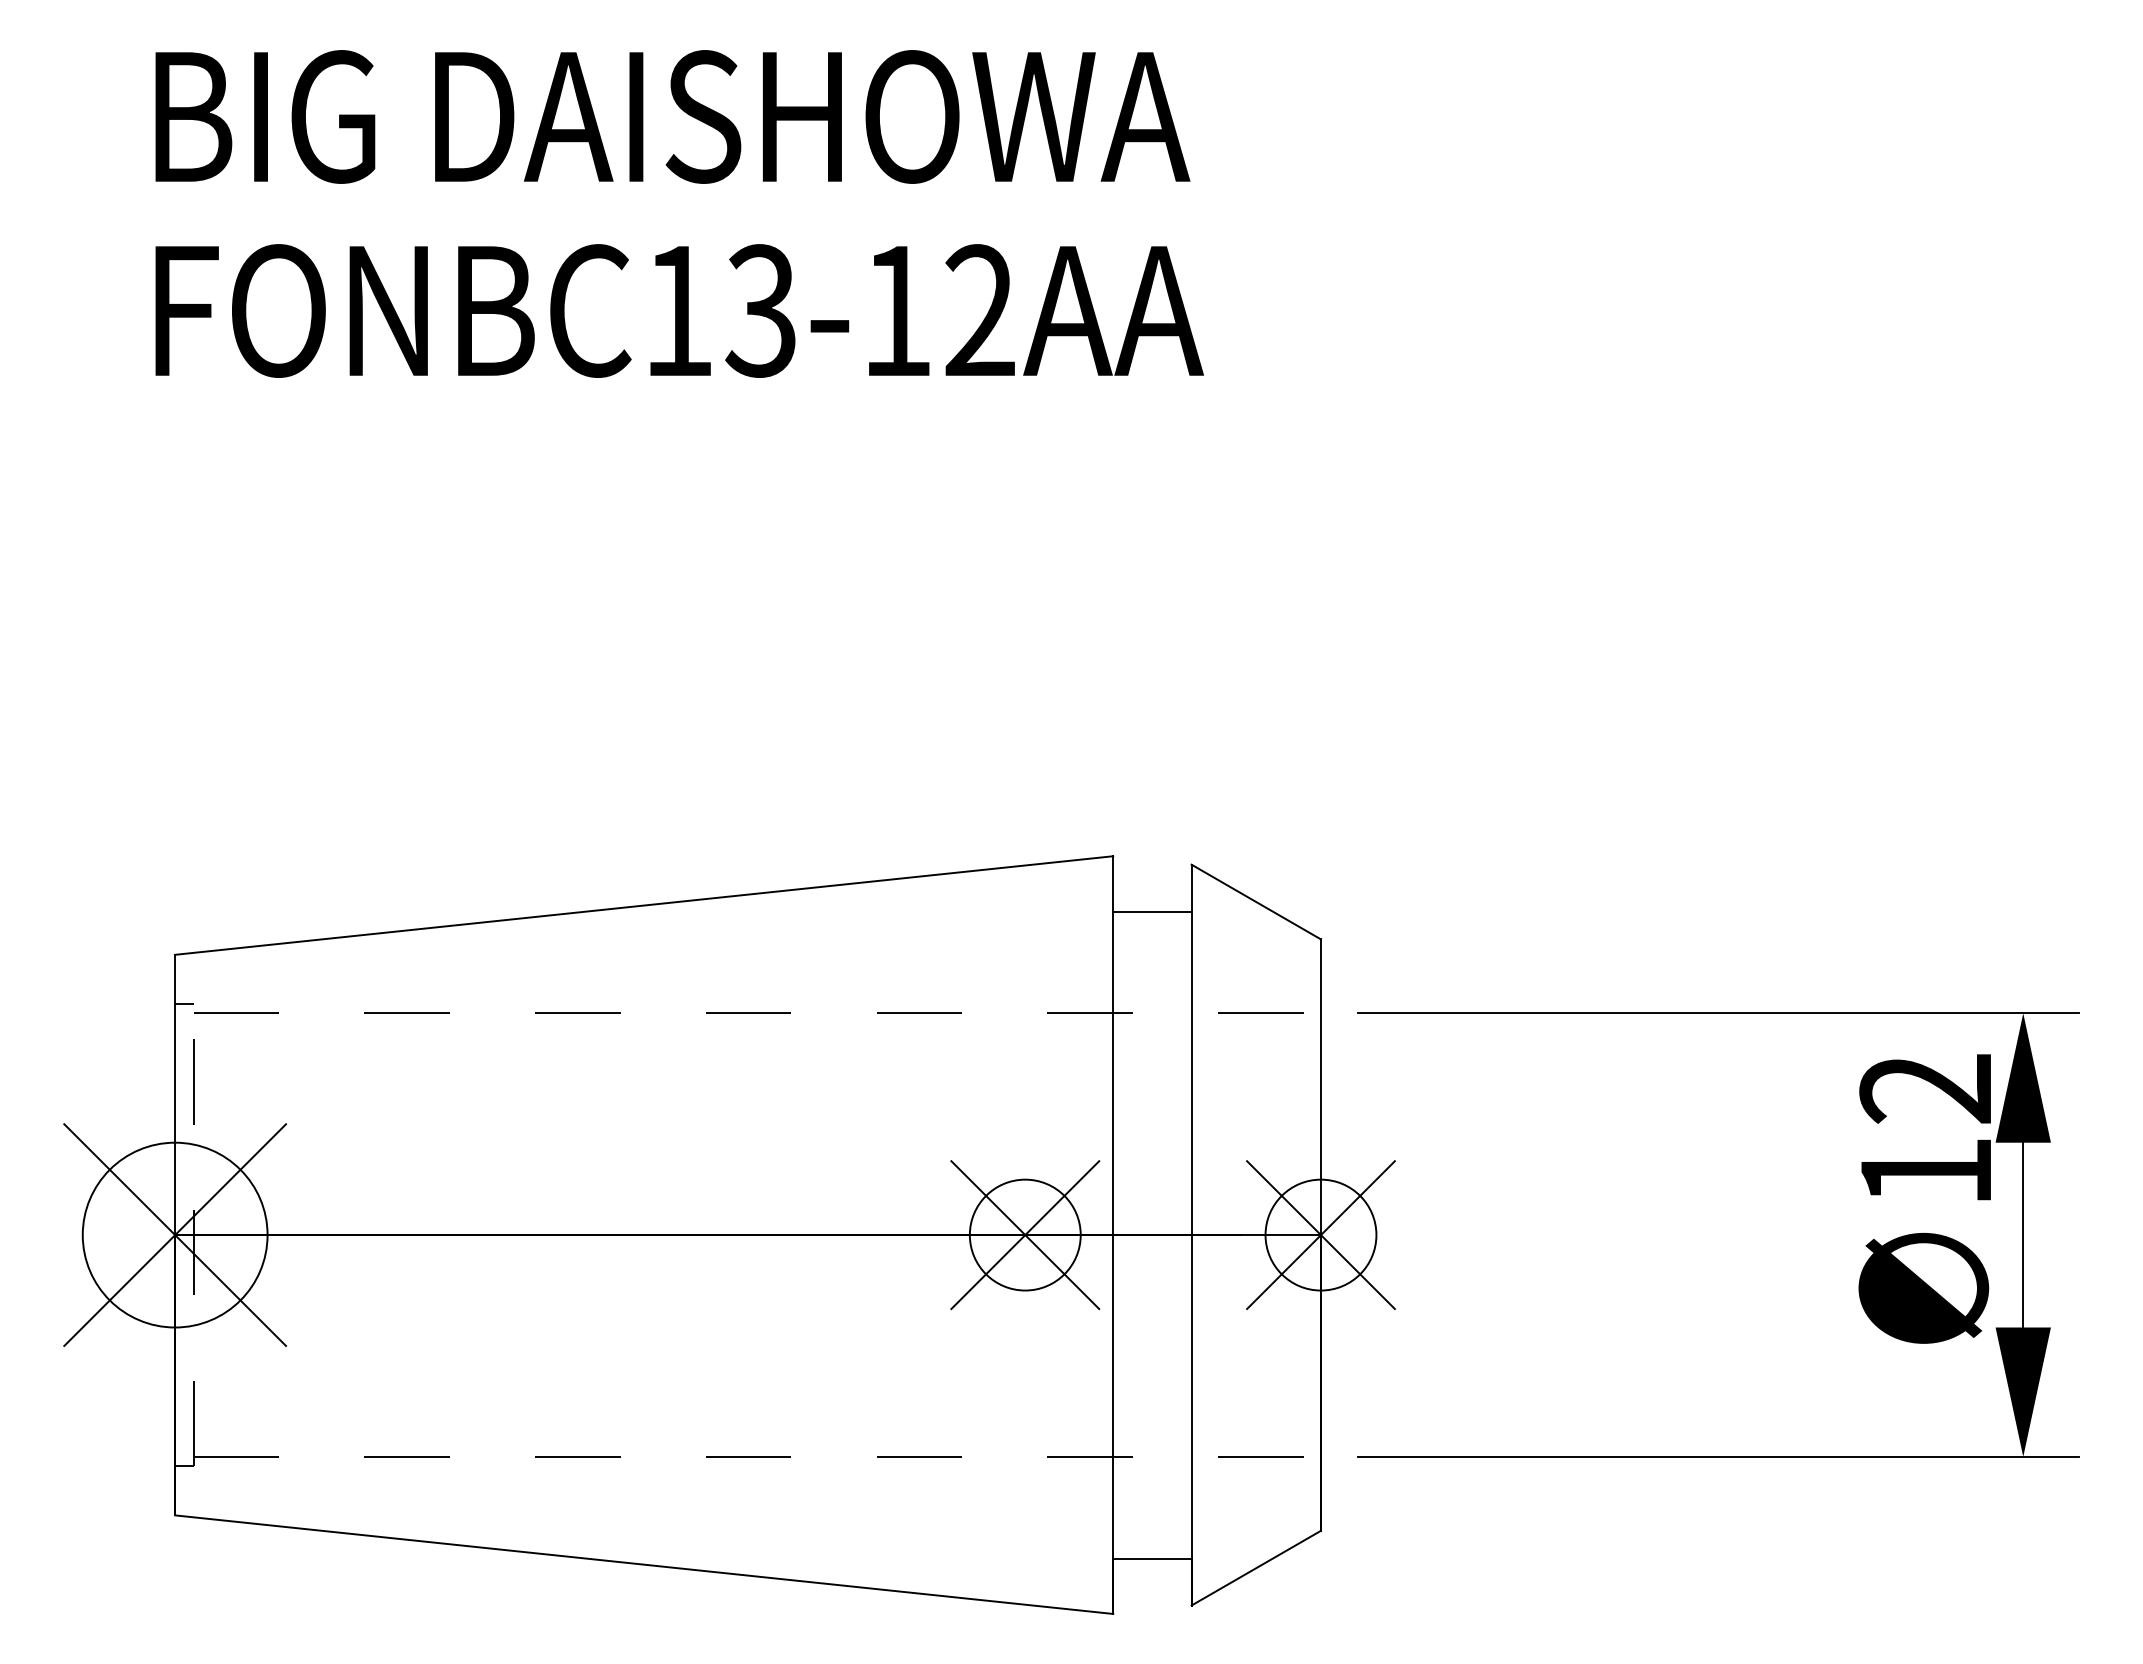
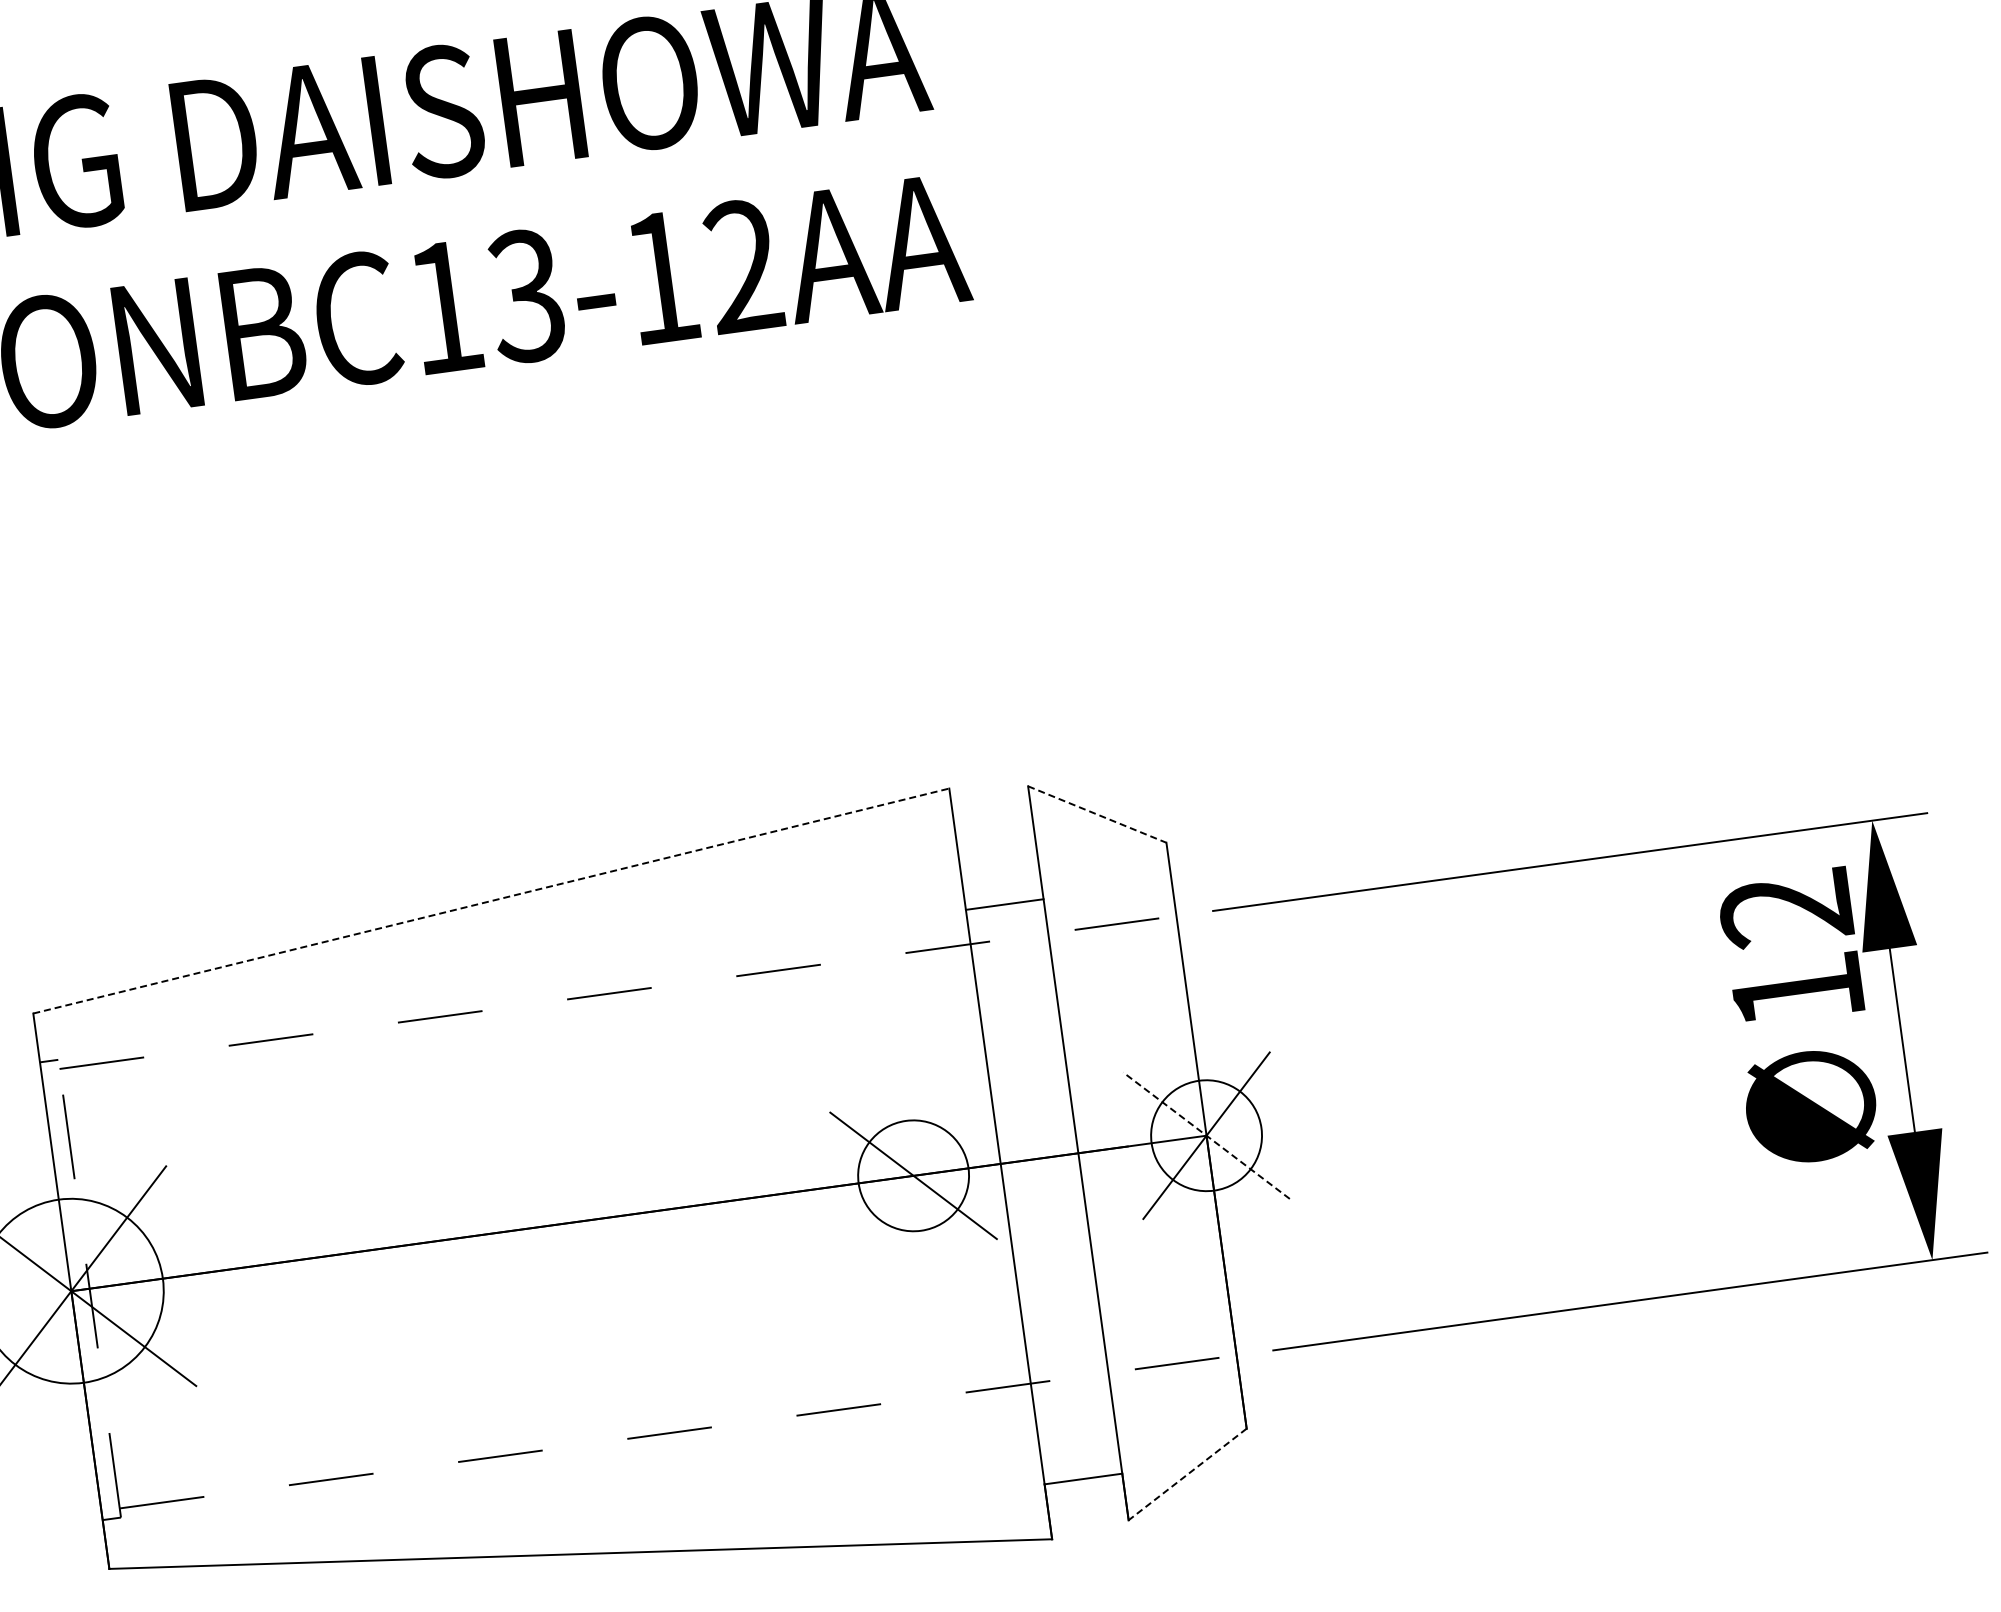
line: (1256, 902) -> (1097, 814), solid -> dashed
line: (644, 905) -> (491, 900), solid -> dashed
line: (1152, 911) -> (1004, 904), moved
line: (1025, 1235) -> (913, 1176), removed
line: (1320, 1235) -> (1206, 1136), solid -> dashed
line: (1256, 1568) -> (1187, 1474), solid -> dashed

